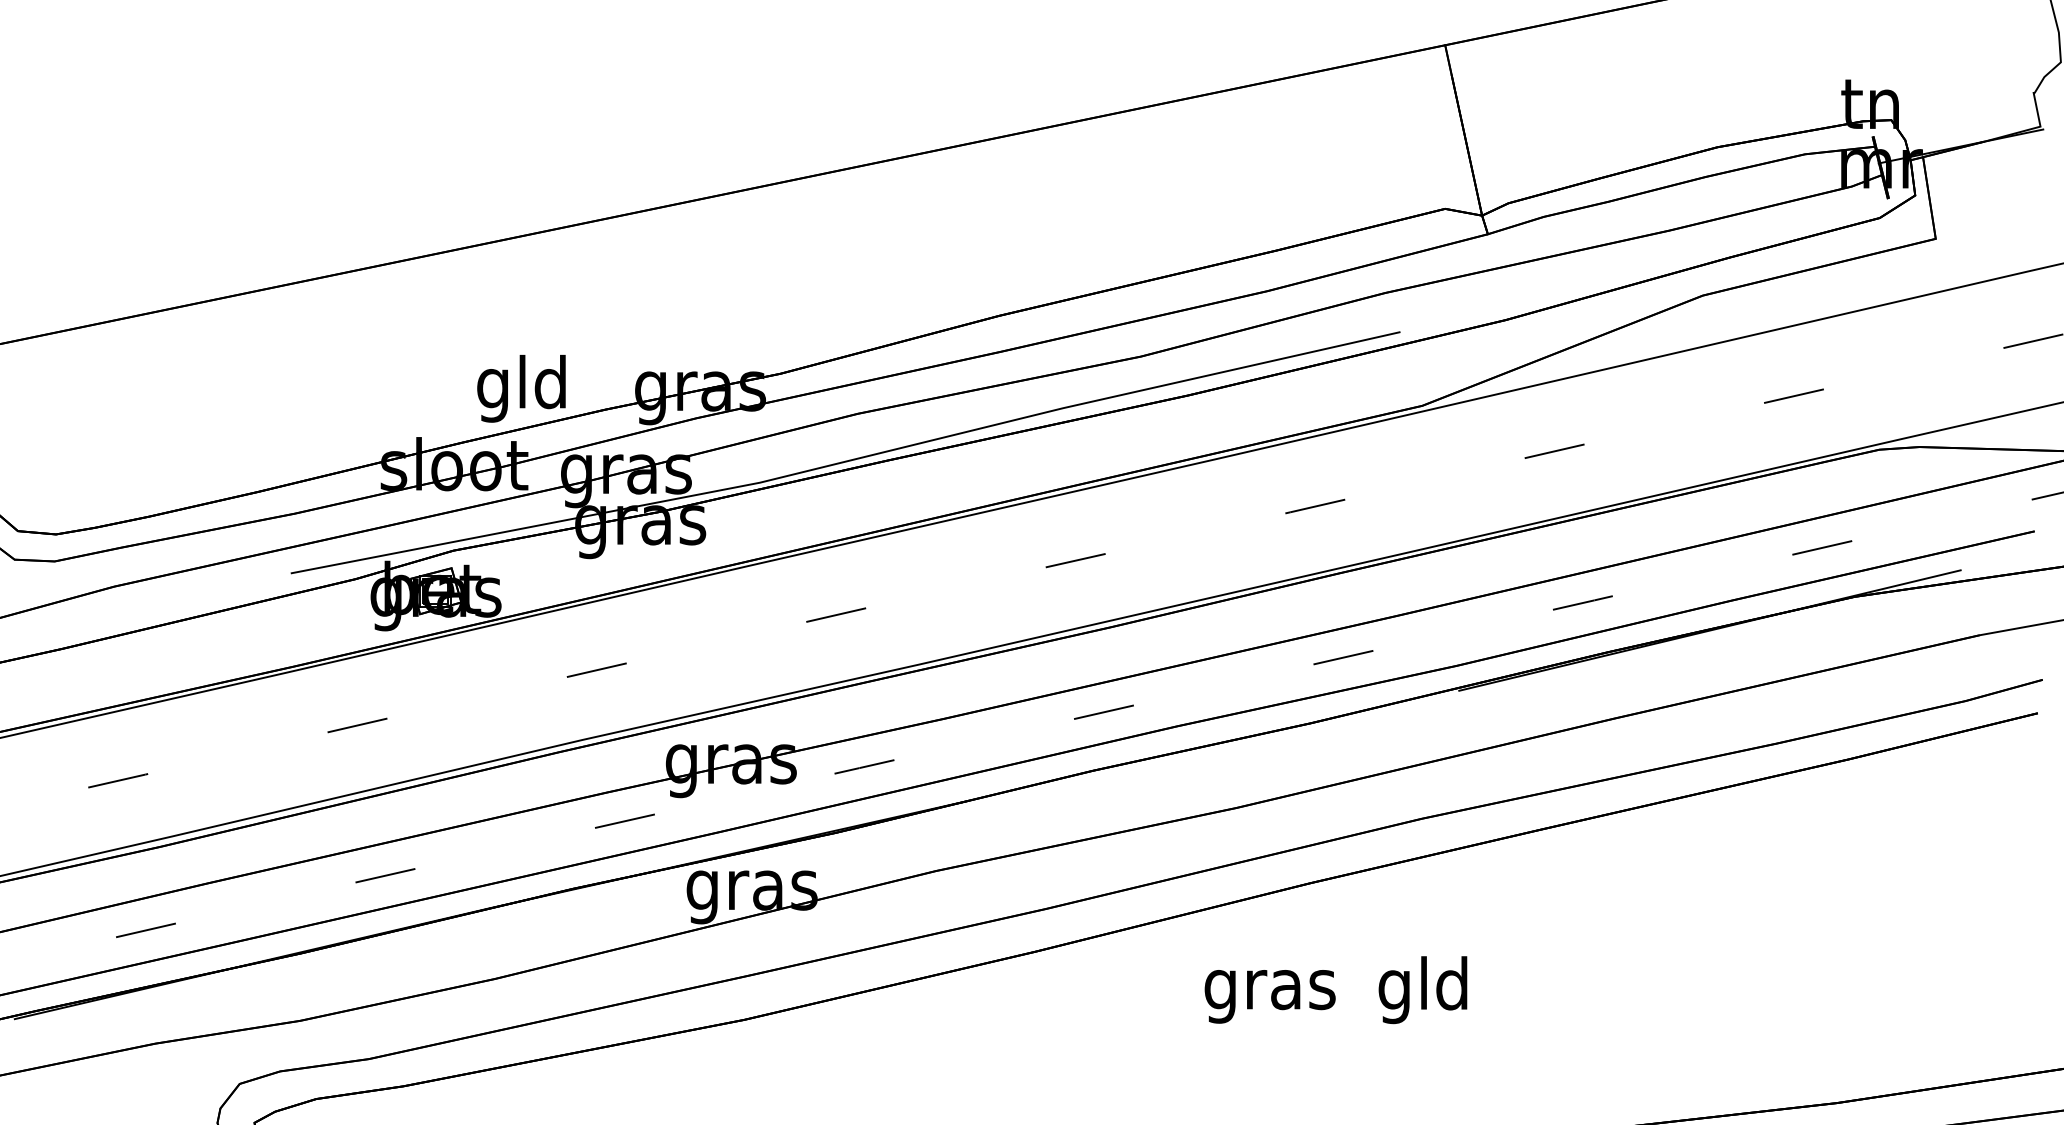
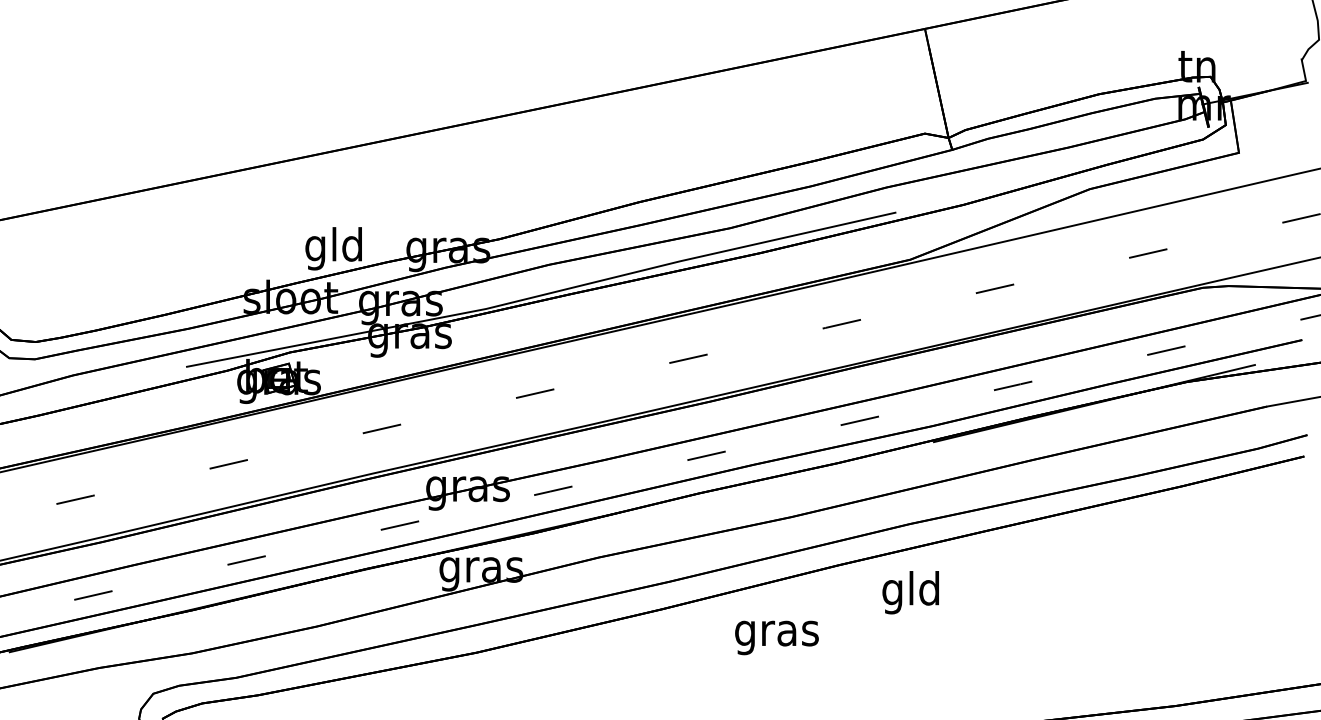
text: (1422, 989) -> (910, 592), moved
text: (1269, 996) -> (776, 637), moved

